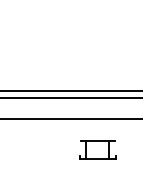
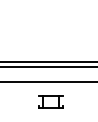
part: (97, 149) -> (50, 101), moved

